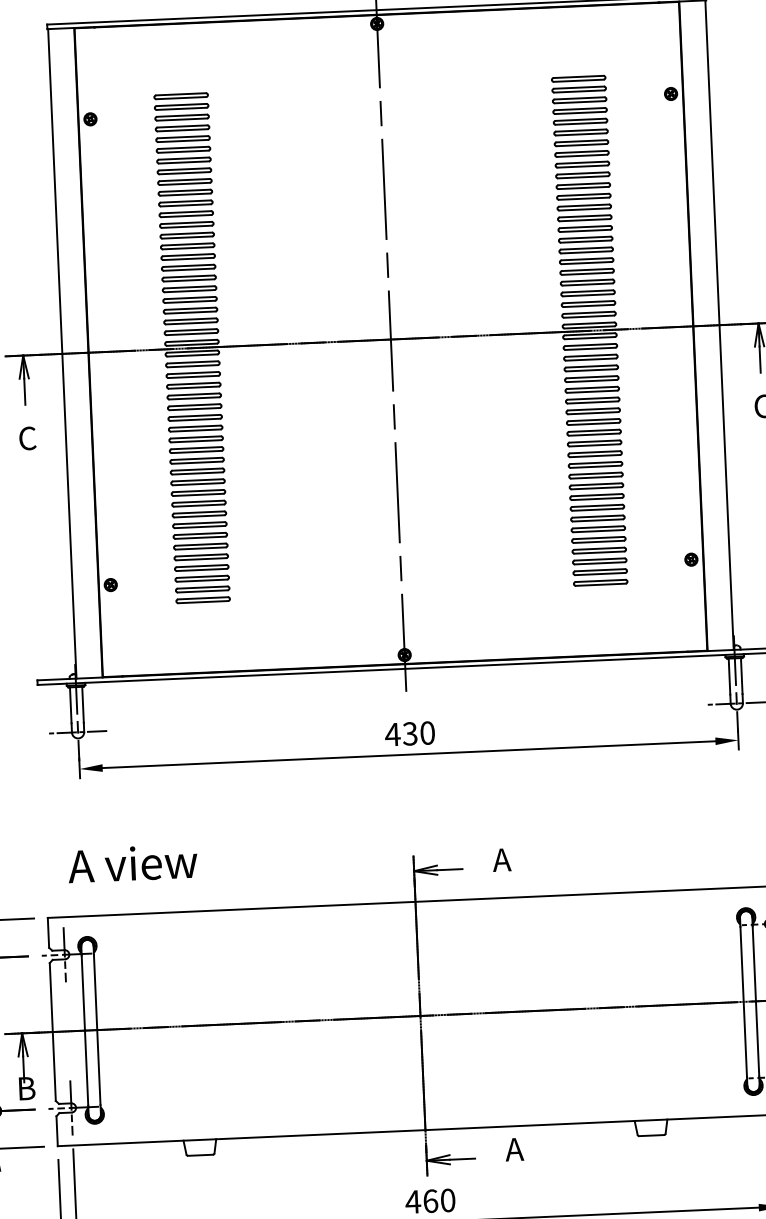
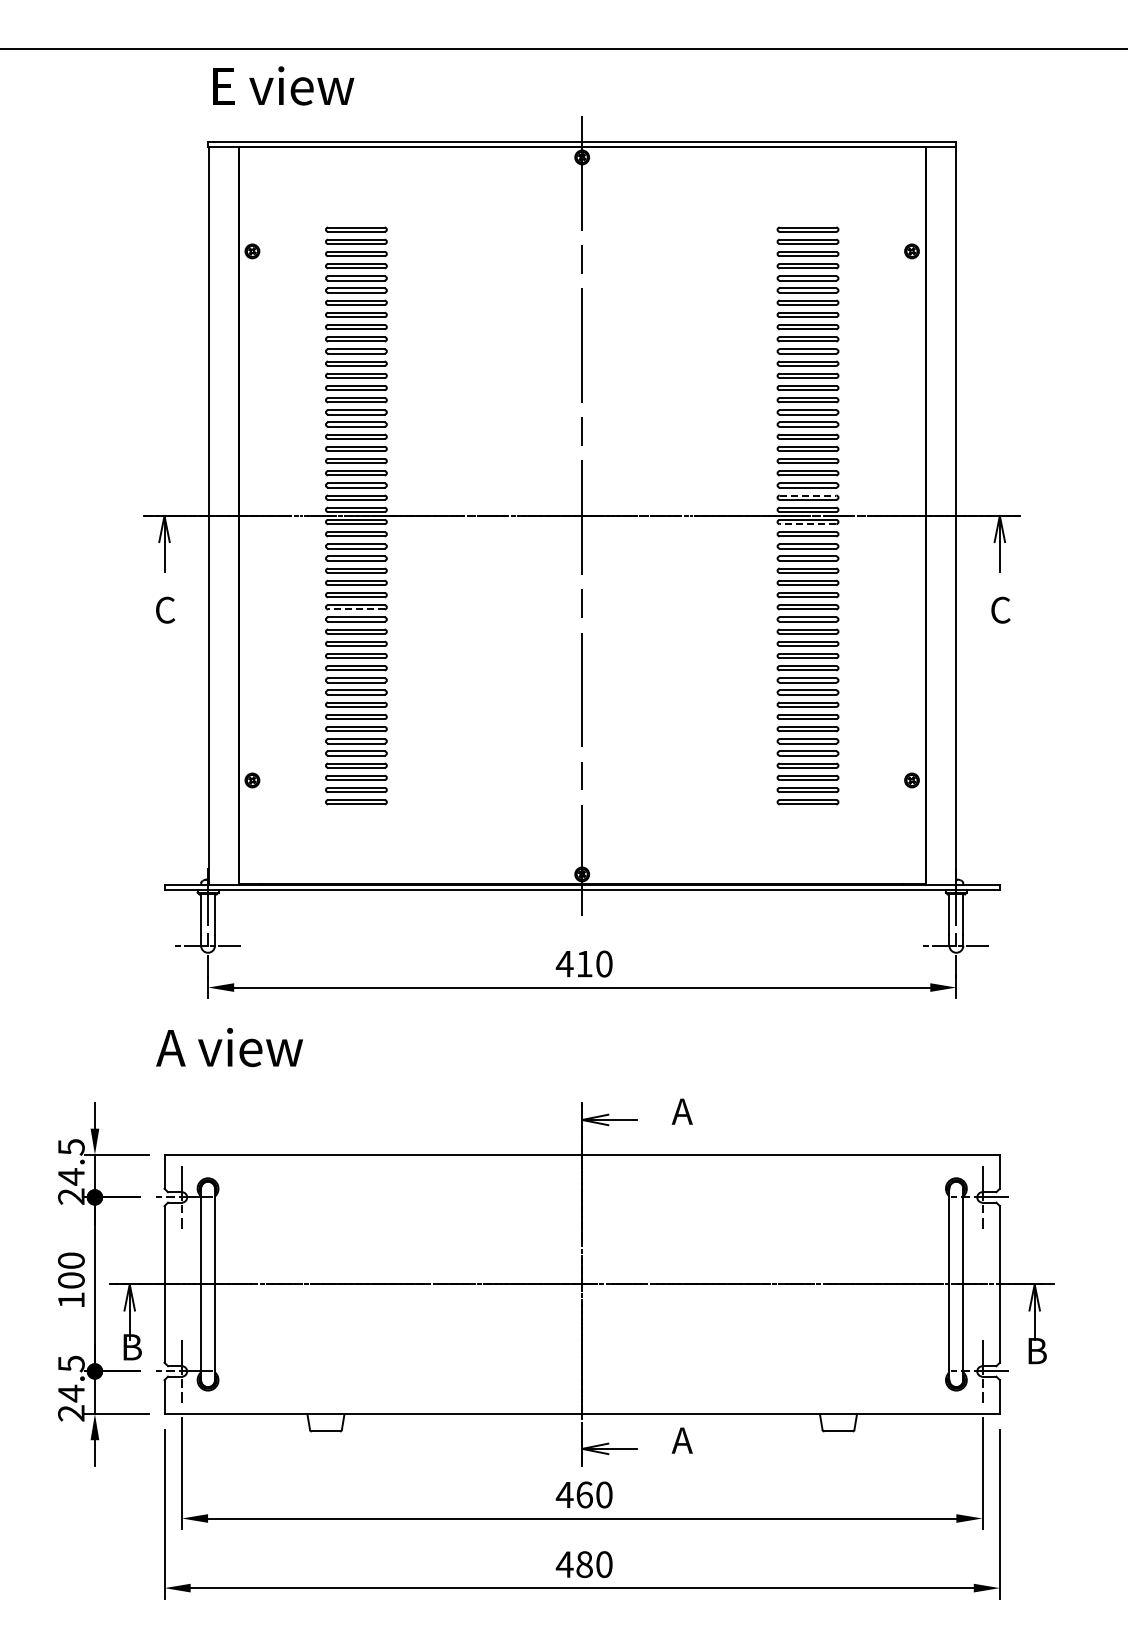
line: (589, 312) -> (808, 495), solid -> dashed
line: (589, 338) -> (807, 524), solid -> dashed
line: (194, 430) -> (355, 609), solid -> dashed
text: (410, 733) -> (584, 963), 430 -> 410
text: (132, 863) -> (229, 1047), moved

